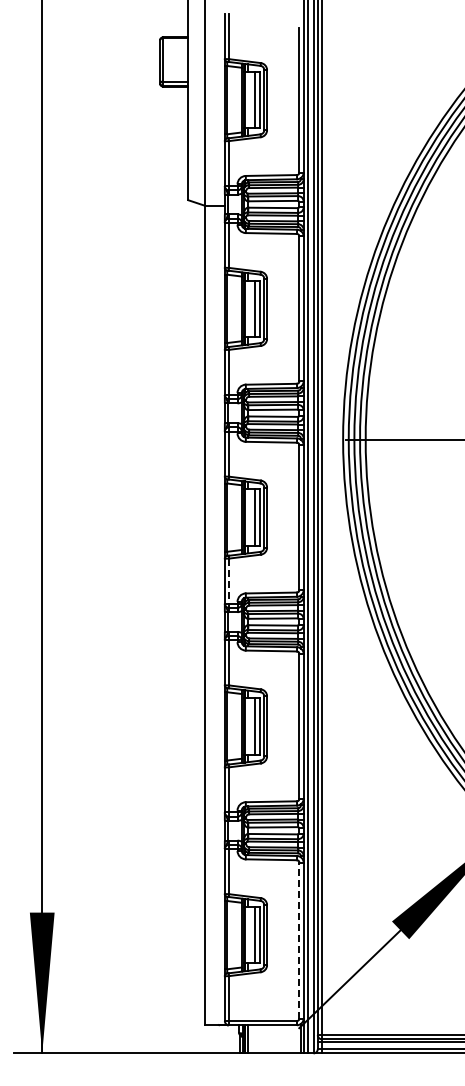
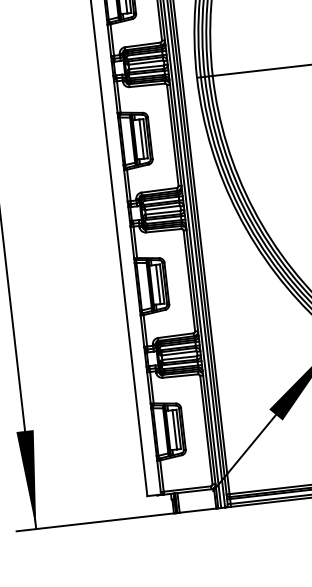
line: (229, 581) -> (129, 185), dashed -> solid
line: (299, 940) -> (206, 430), dashed -> solid

